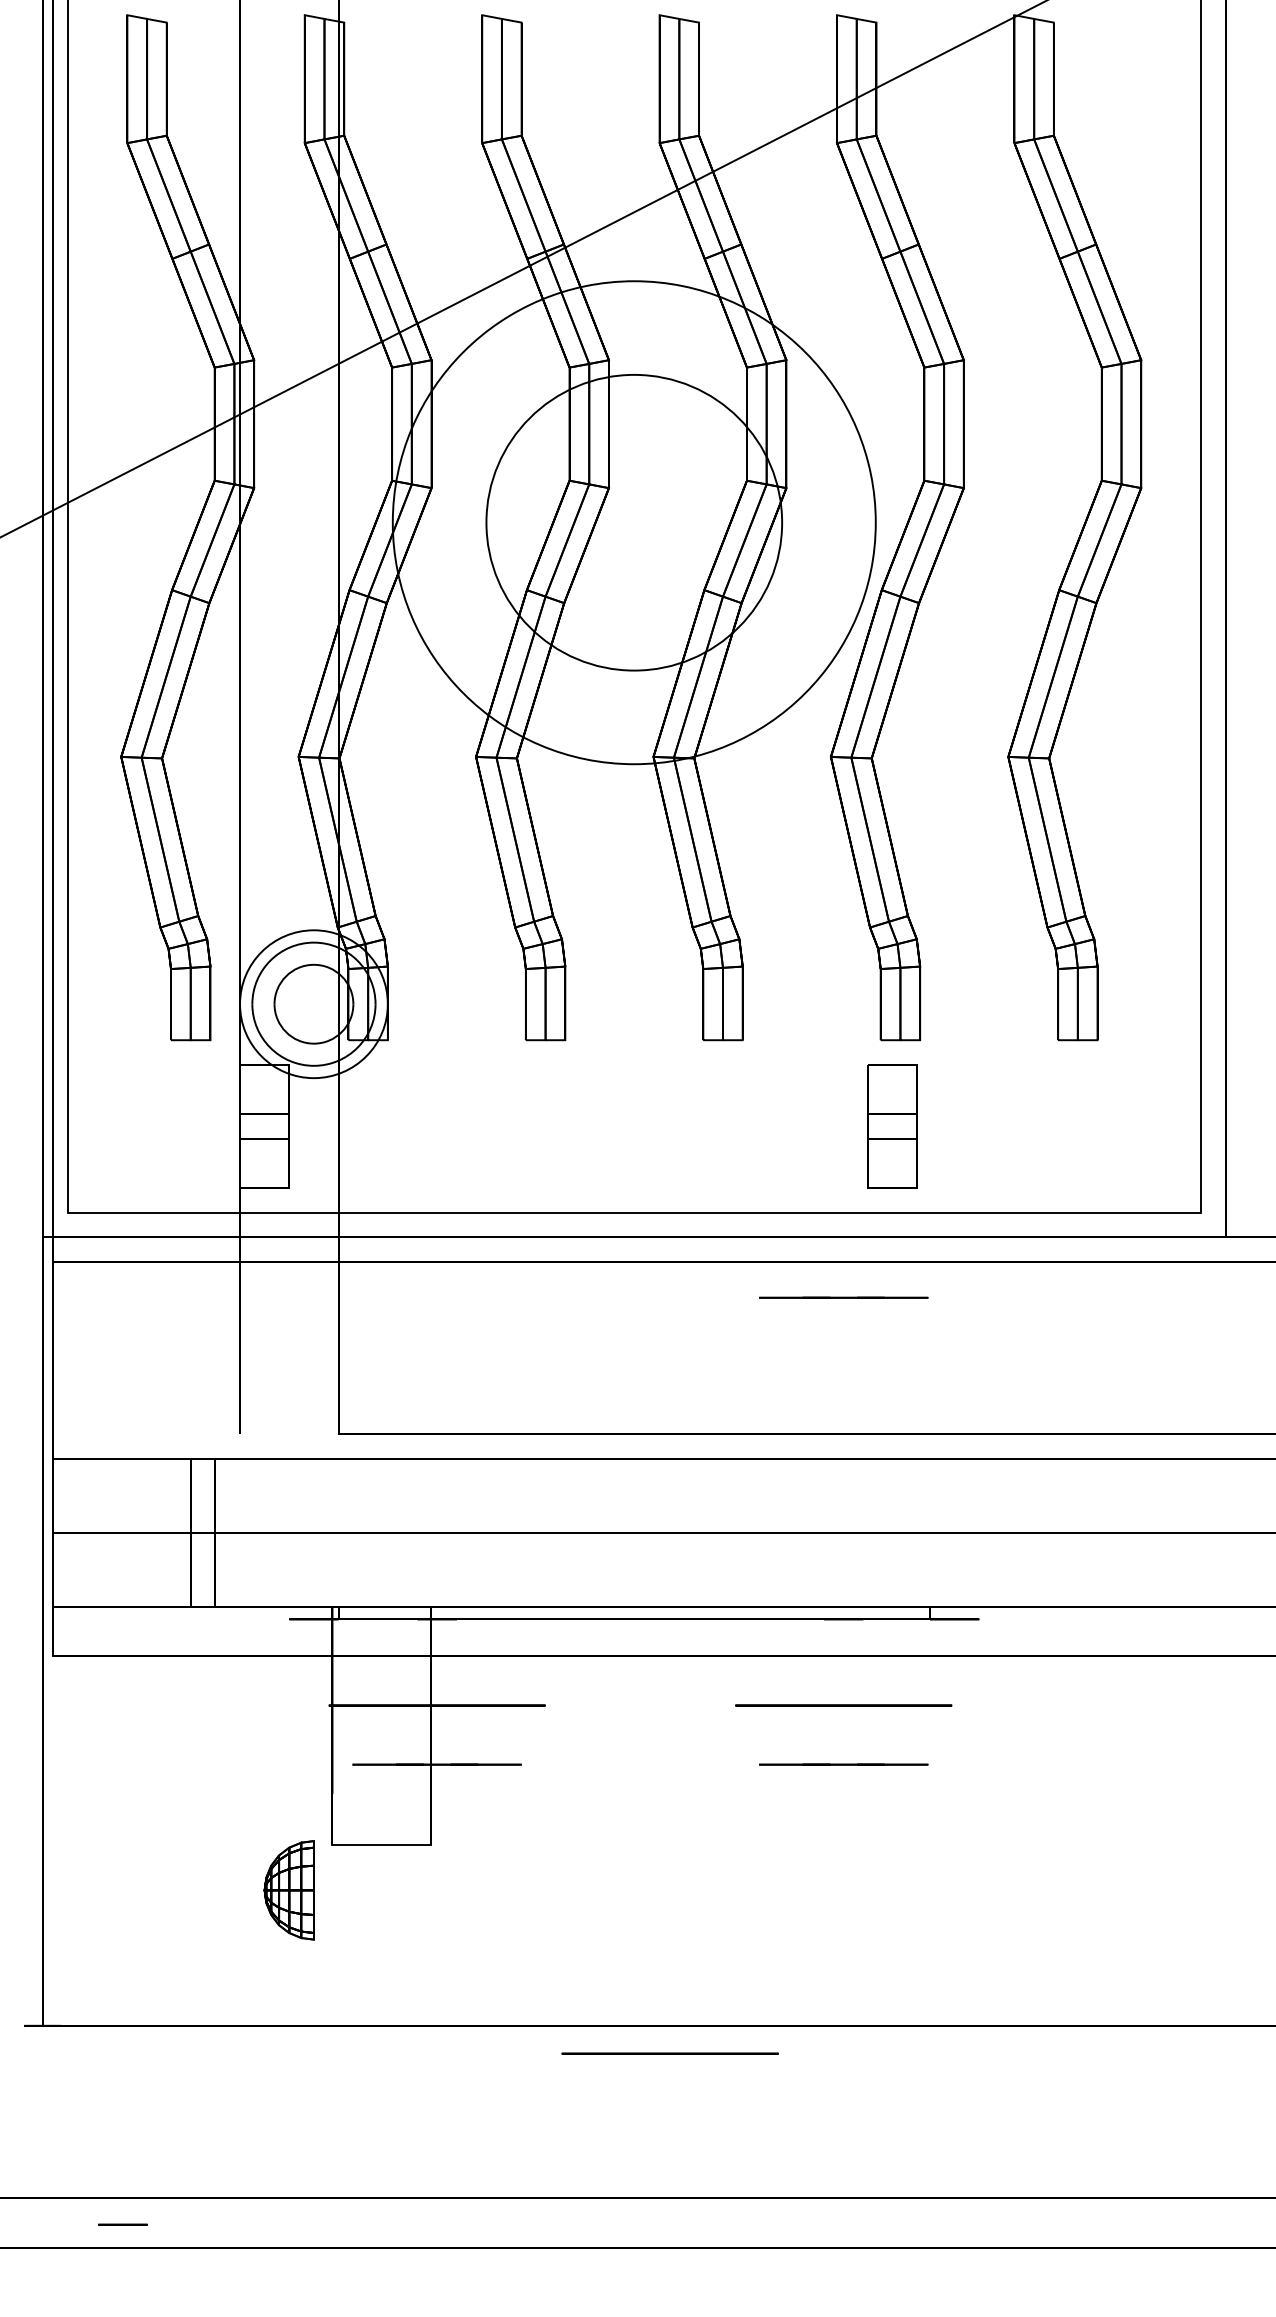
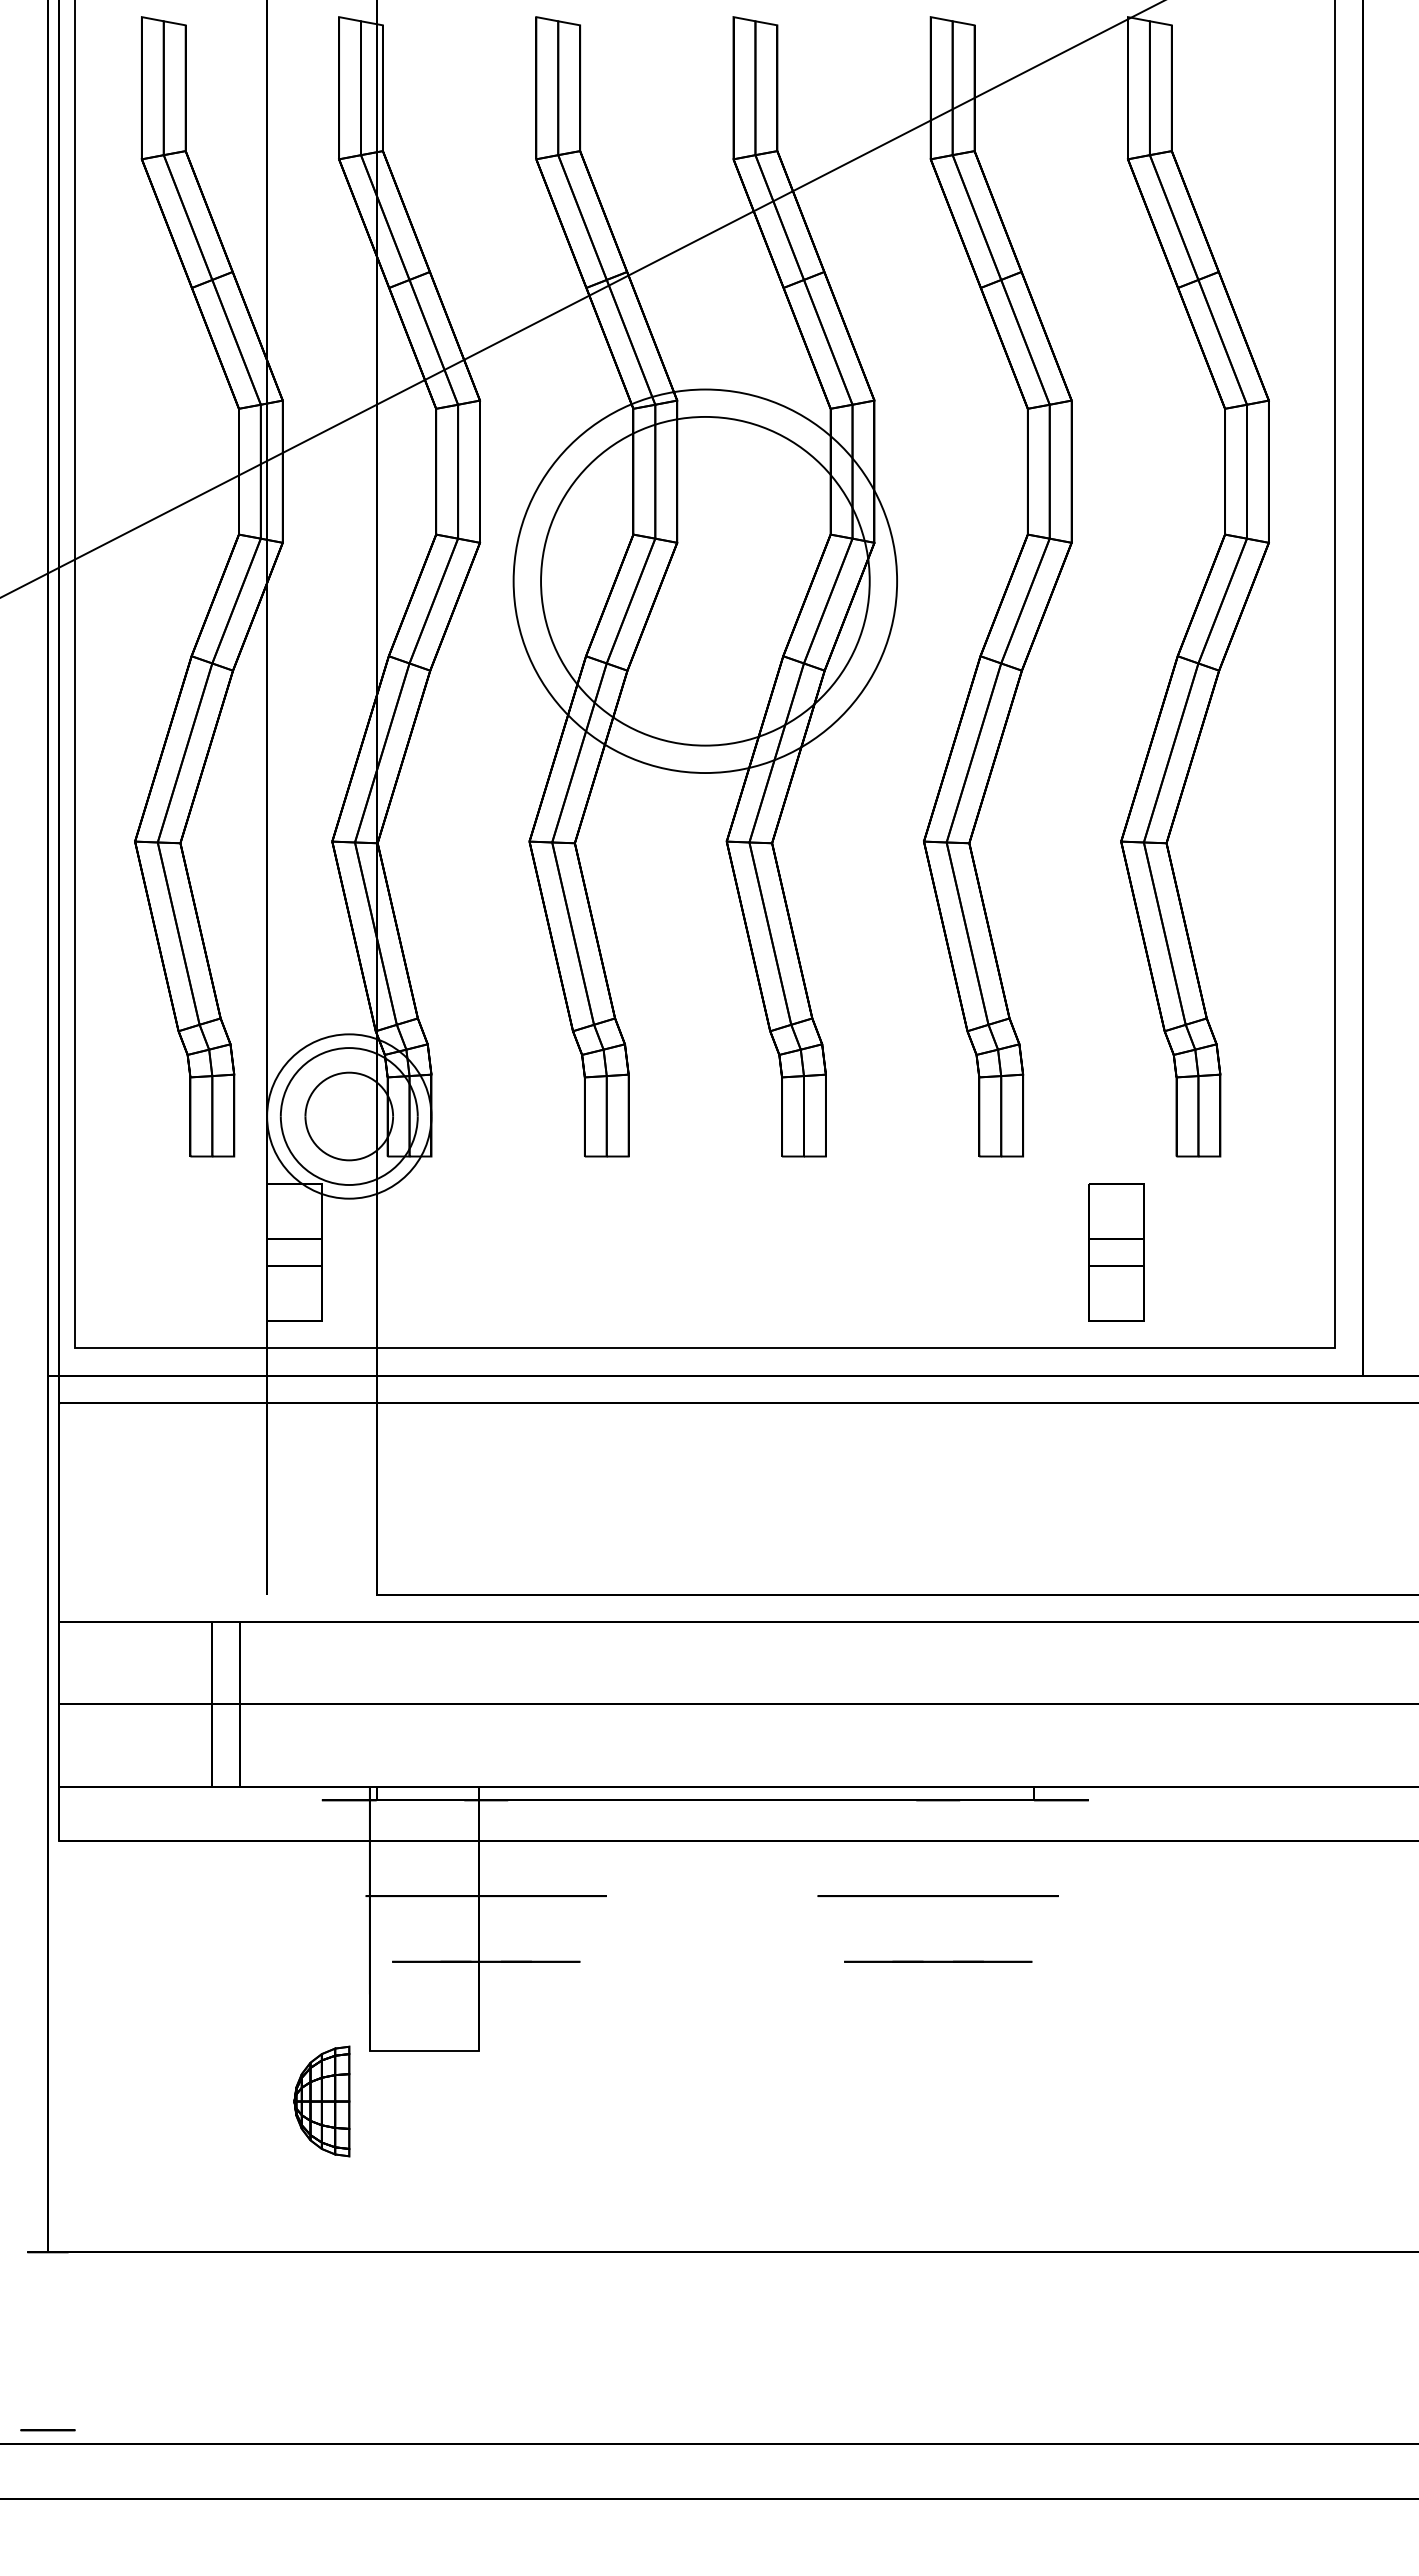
circle: (634, 522) -> (705, 581), size x0.71
part: (892, 1126) -> (1116, 1252), moved
line: (844, 1297) -> (938, 1442), removed
circle: (669, 2053) -> (744, 2282), removed
circle: (122, 2224) -> (47, 2430), moved

